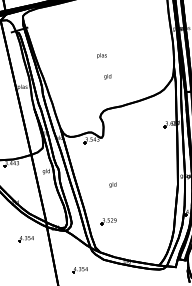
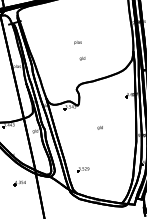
text: (112, 184) -> (99, 127), moved
part: (79, 270) -> (60, 207), removed

